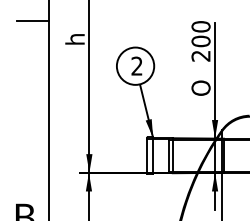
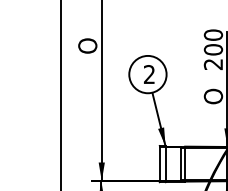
line: (32, 21) -> (44, 29), removed
text: (74, 37) -> (86, 45), h -> O

